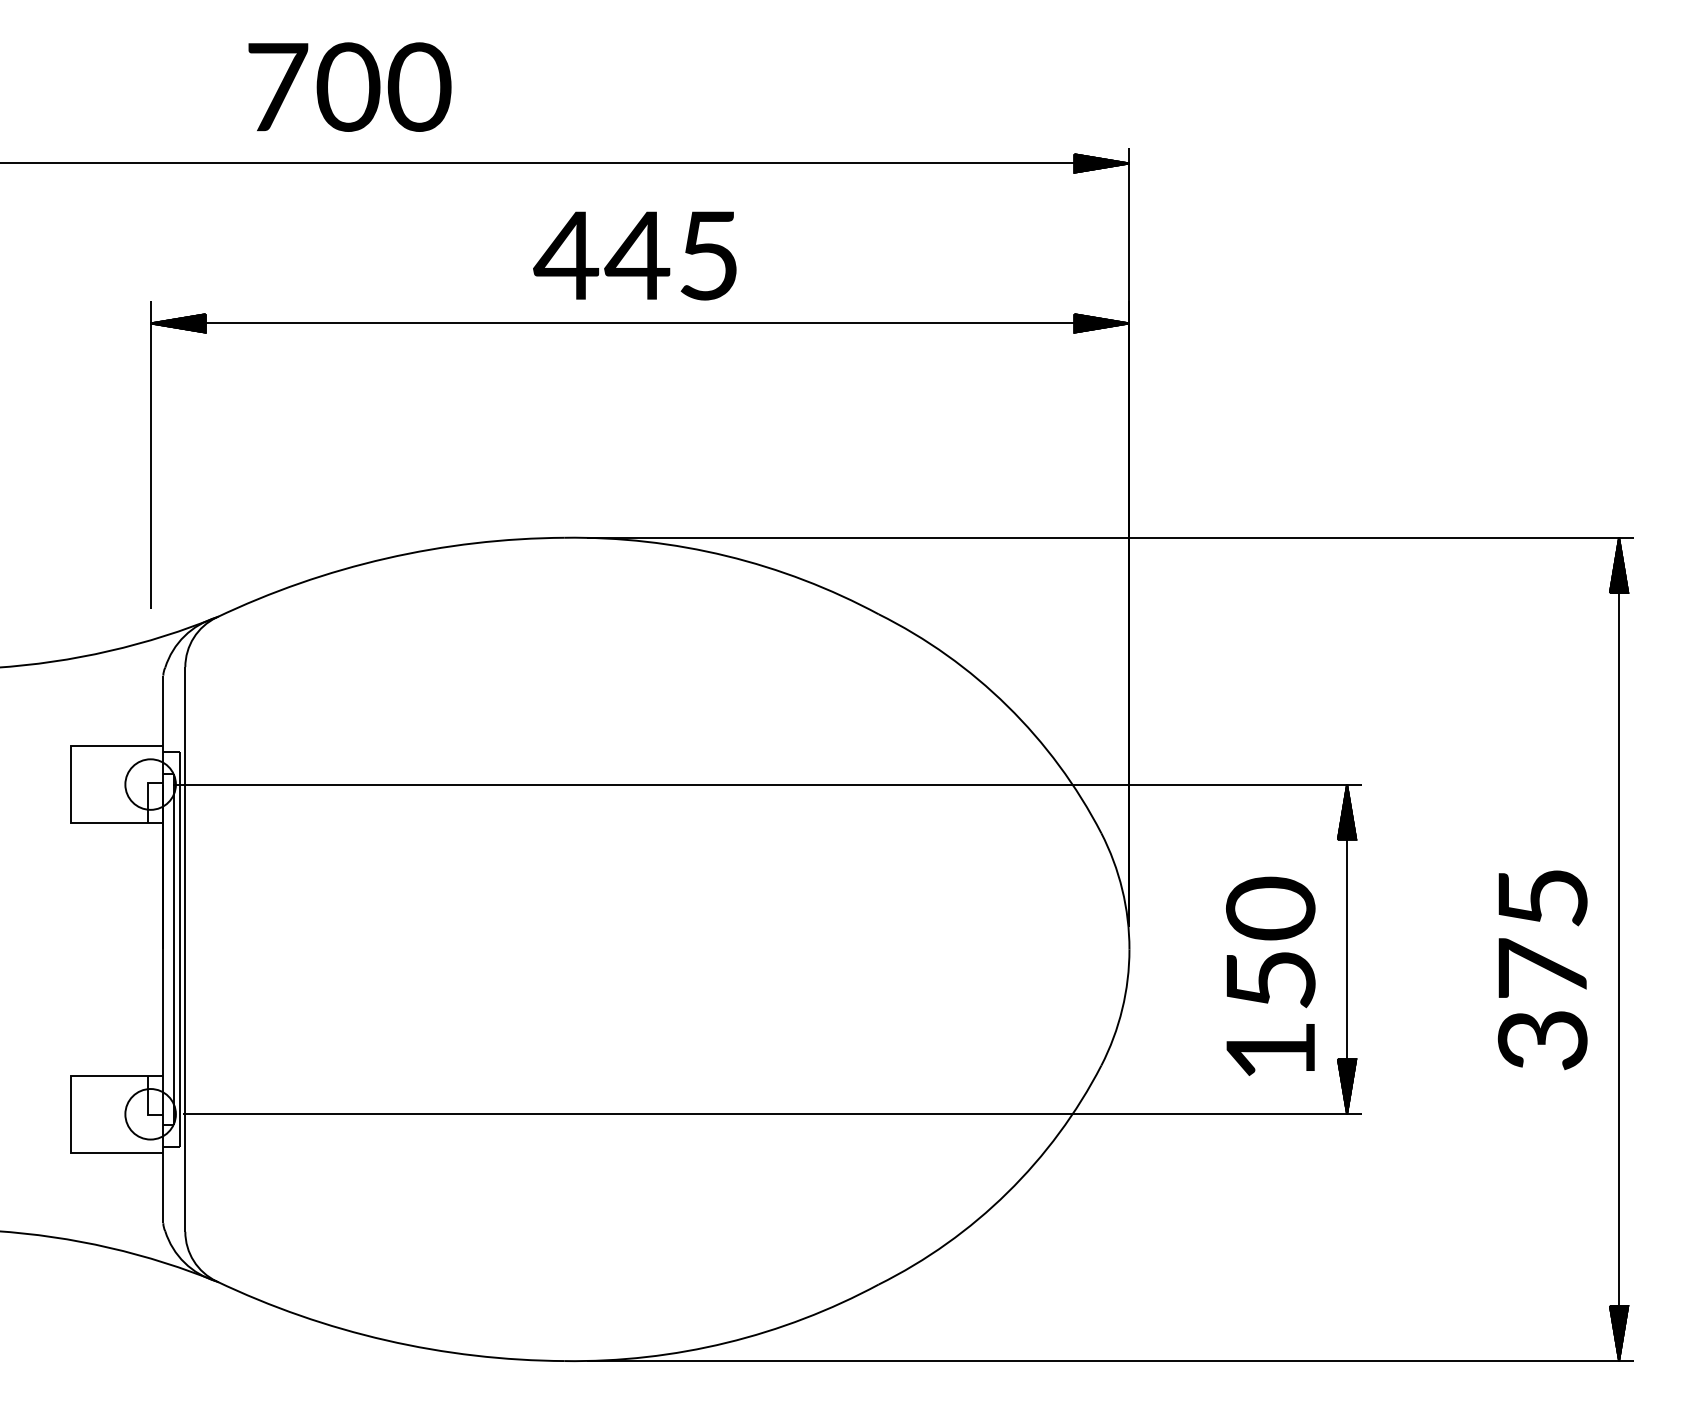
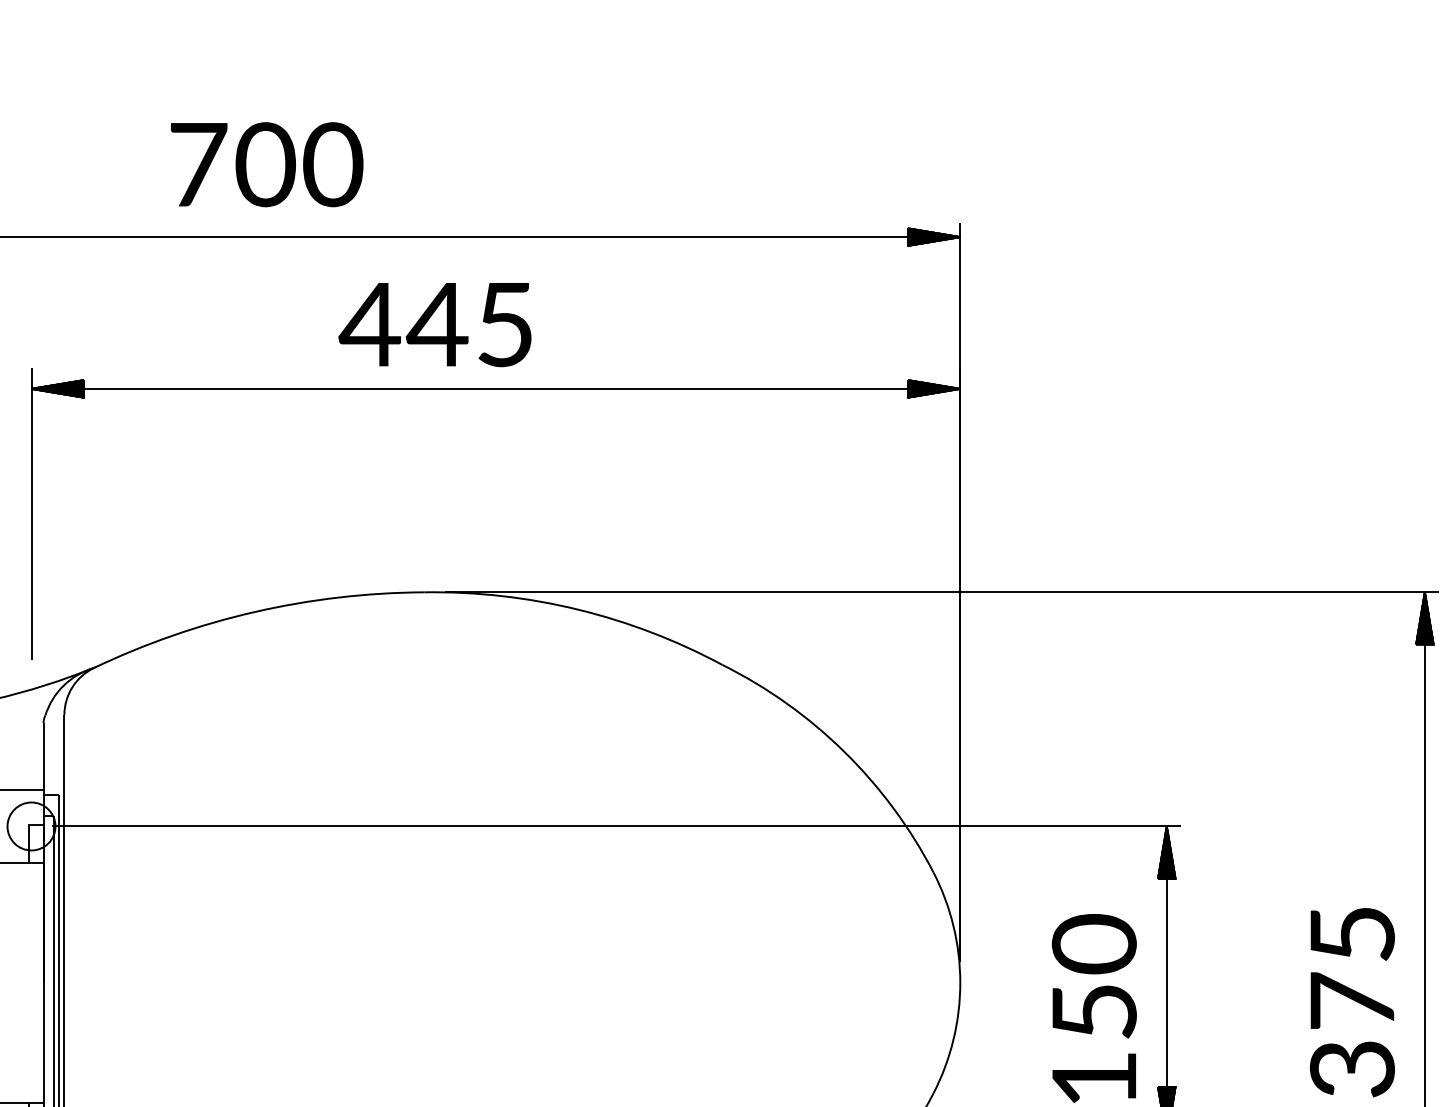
text: (349, 86) -> (266, 164), moved
text: (634, 255) -> (434, 324), moved

